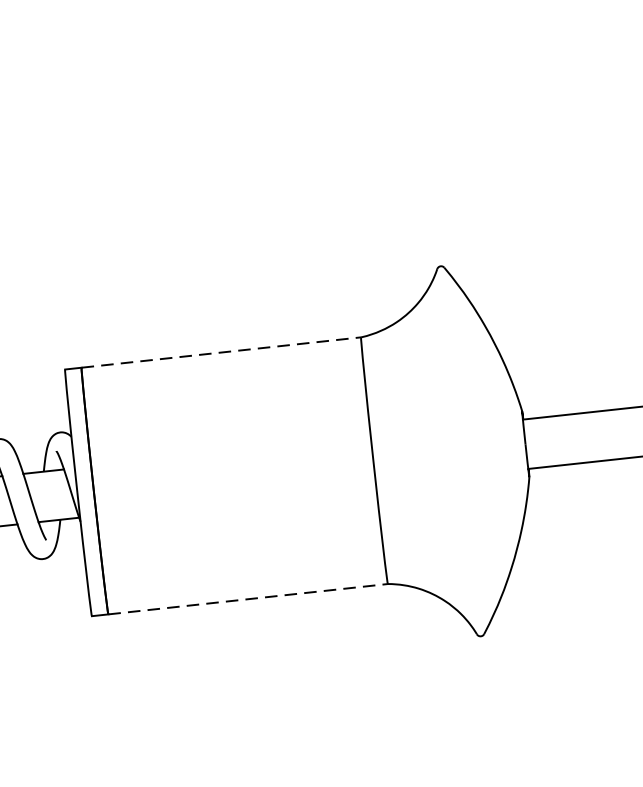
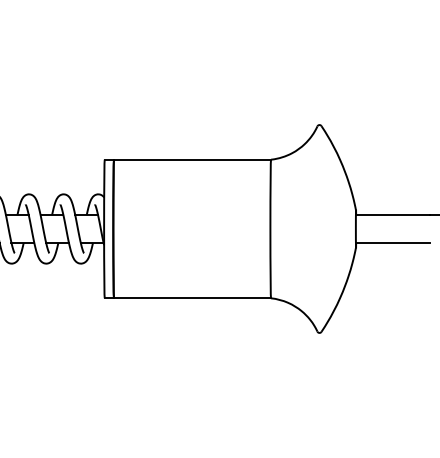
line: (221, 352) -> (192, 159), dashed -> solid
line: (248, 599) -> (192, 298), dashed -> solid

